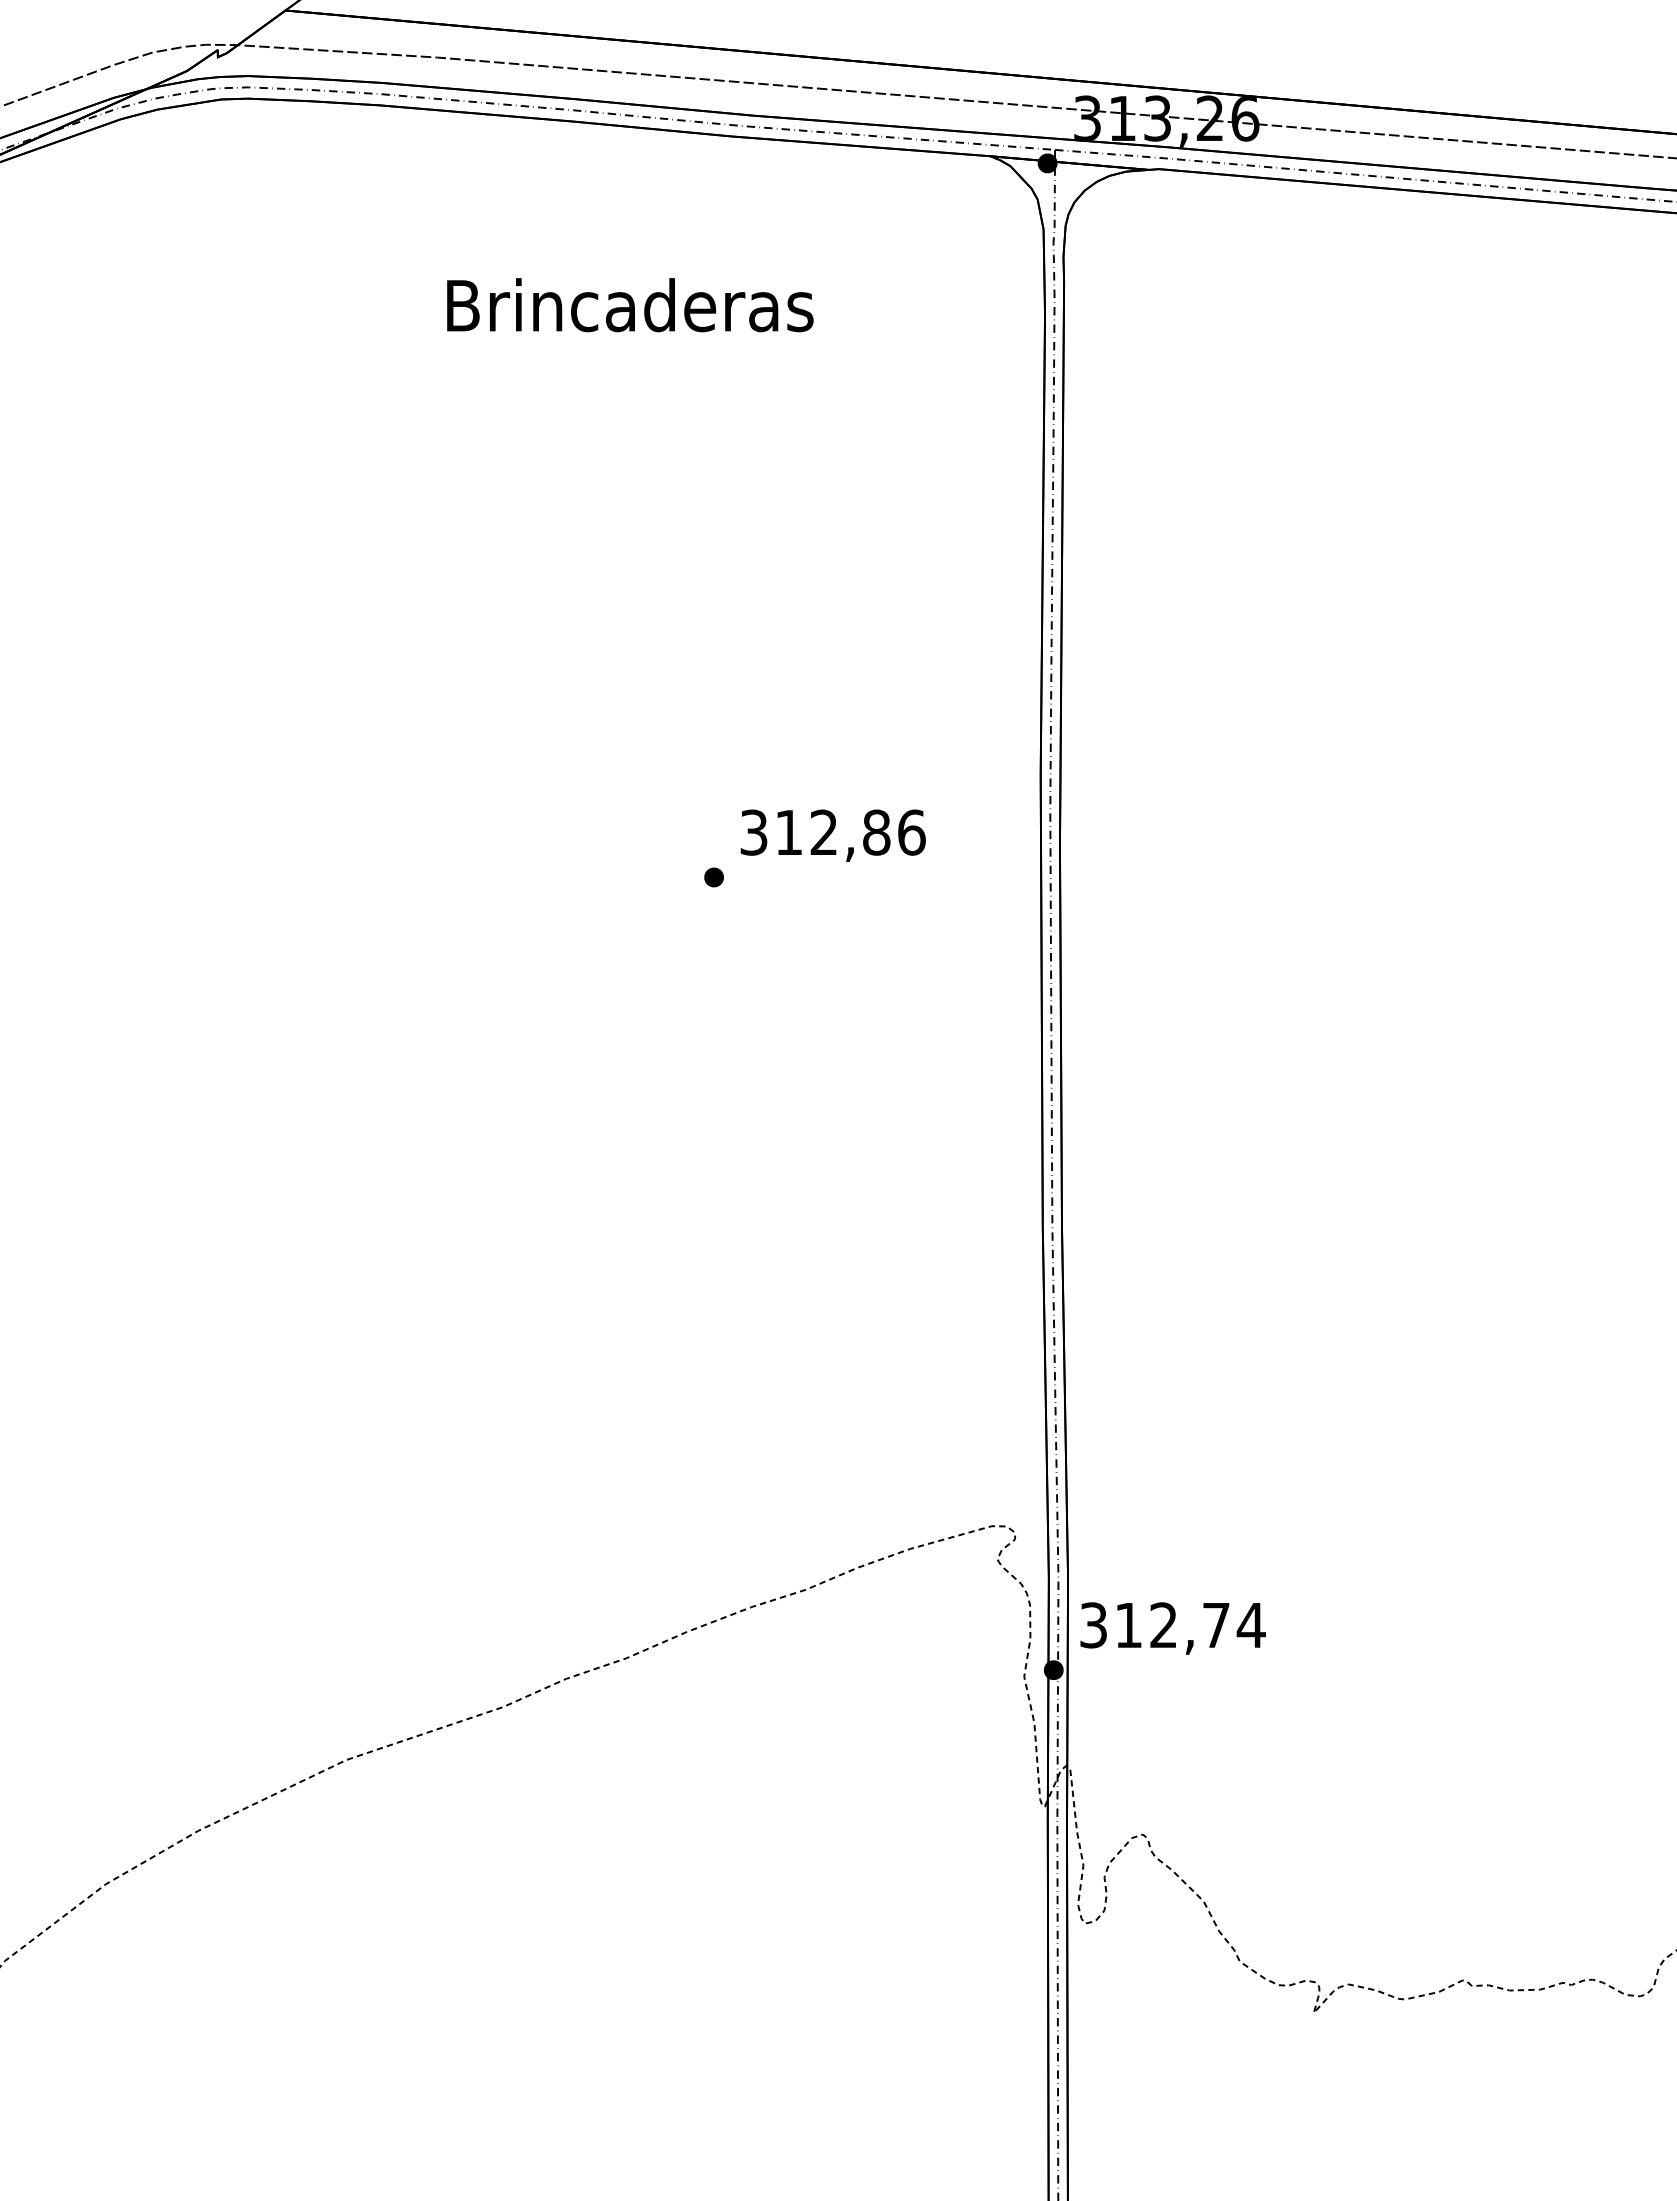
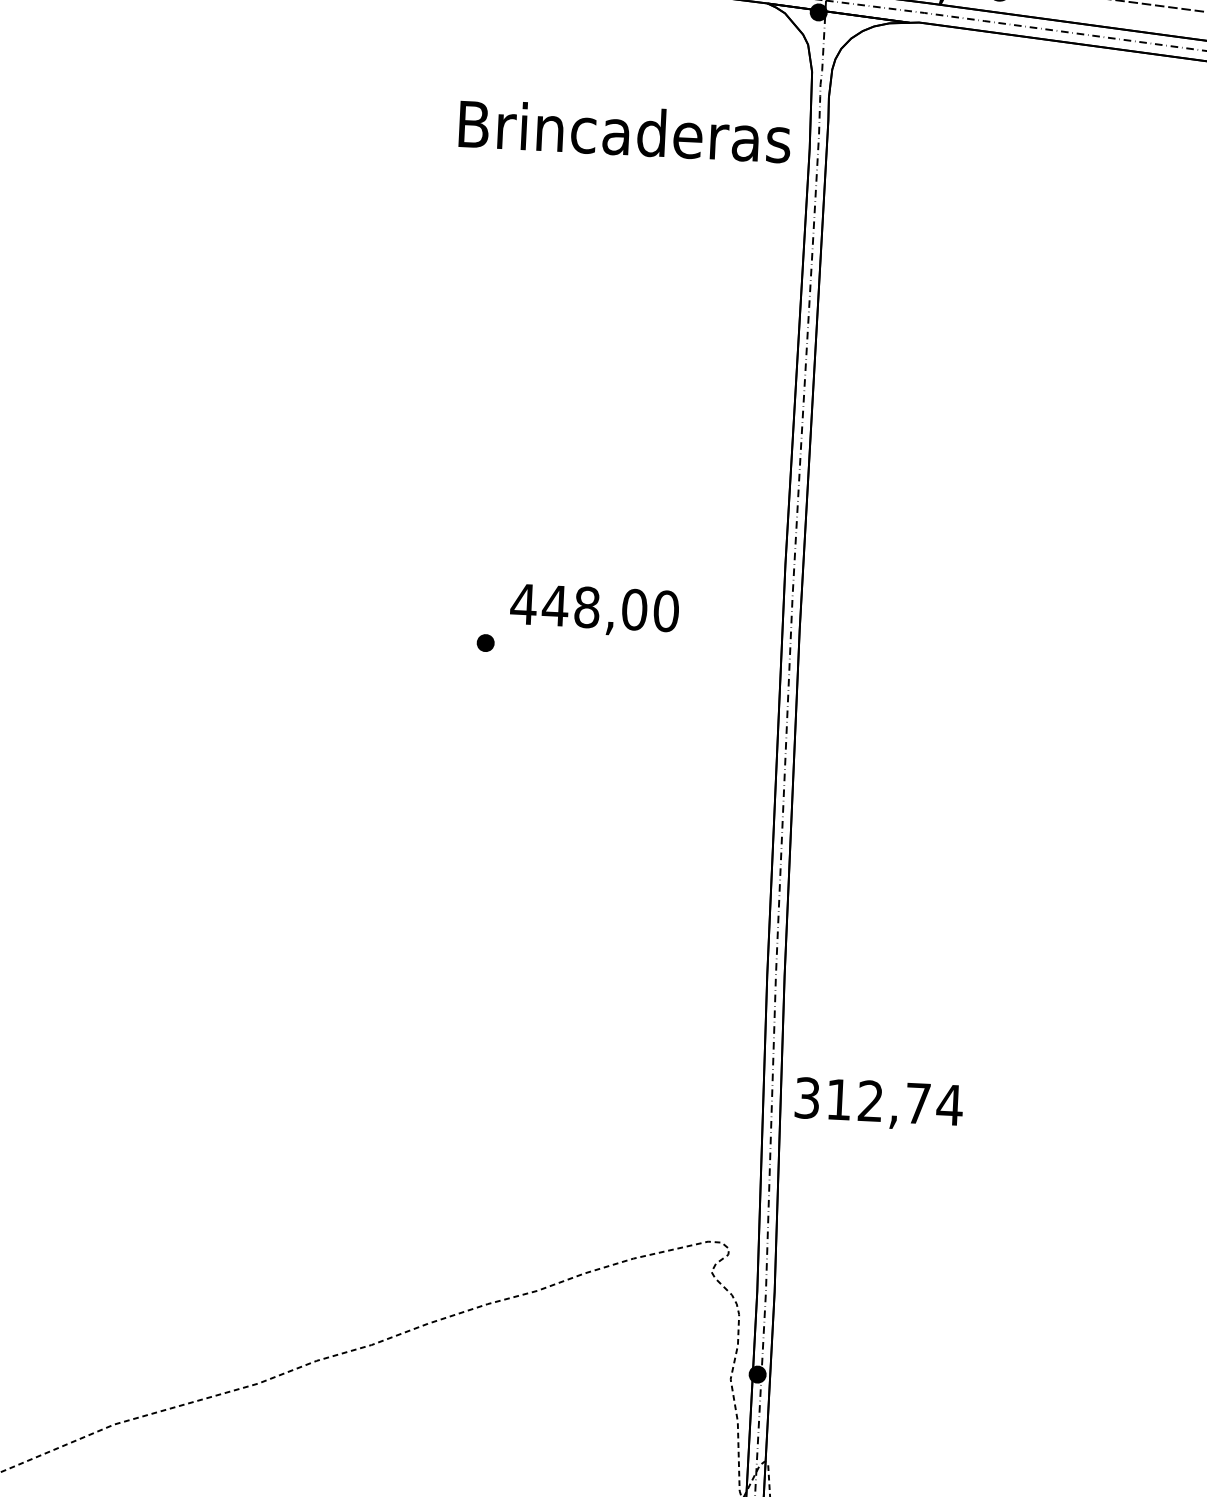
text: (630, 305) -> (625, 131), moved
text: (832, 832) -> (594, 607), 312,86 -> 448,00
text: (1172, 1628) -> (878, 1104), moved

